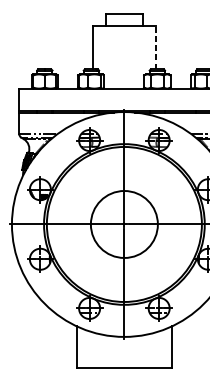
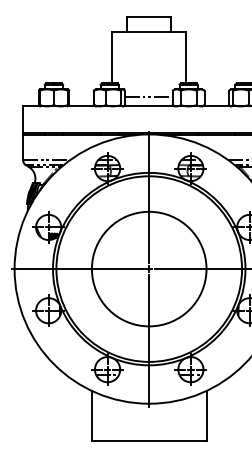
line: (155, 47) -> (186, 57), dashed -> solid
line: (123, 81) -> (148, 97), added
circle: (123, 223) -> (148, 268), size x1.43

